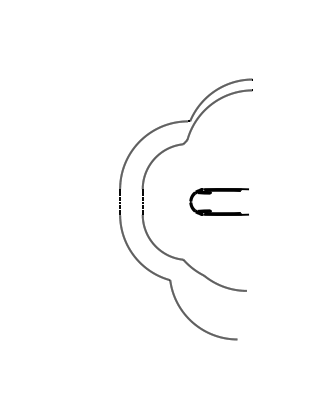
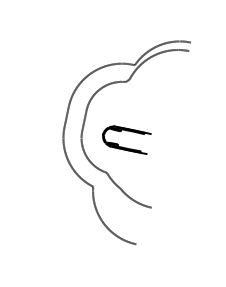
part: (218, 191) -> (127, 130), moved

